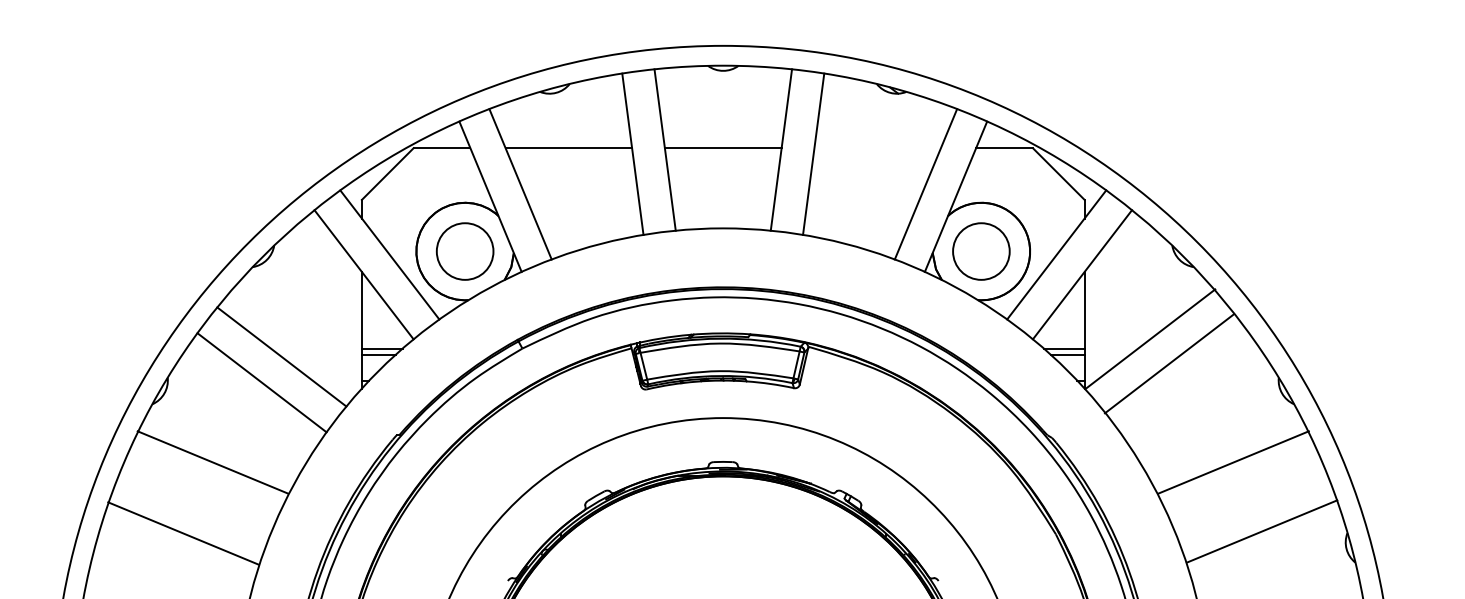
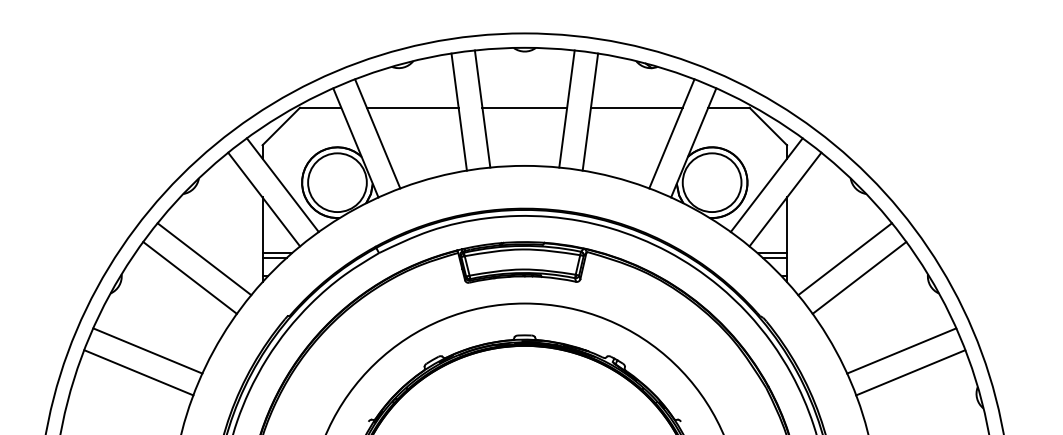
line: (877, 148) -> (636, 107), added
circle: (464, 251) -> (337, 182), size x1.43
circle: (980, 251) -> (711, 182), size x1.43
line: (1150, 338) -> (845, 258), moved
line: (1169, 363) -> (859, 277), moved
line: (212, 462) -> (147, 351), moved
line: (1233, 462) -> (901, 351), moved
line: (1261, 531) -> (910, 372), moved
line: (183, 533) -> (138, 372), moved

